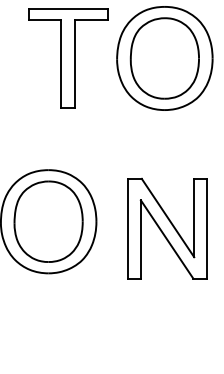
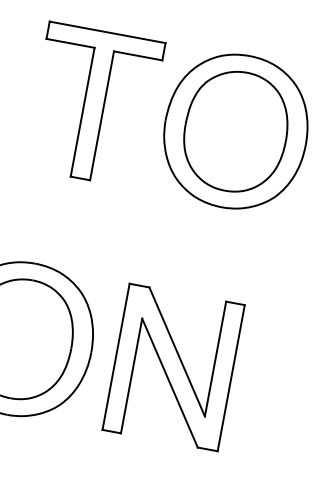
part: (167, 228) -> (173, 367), moved

